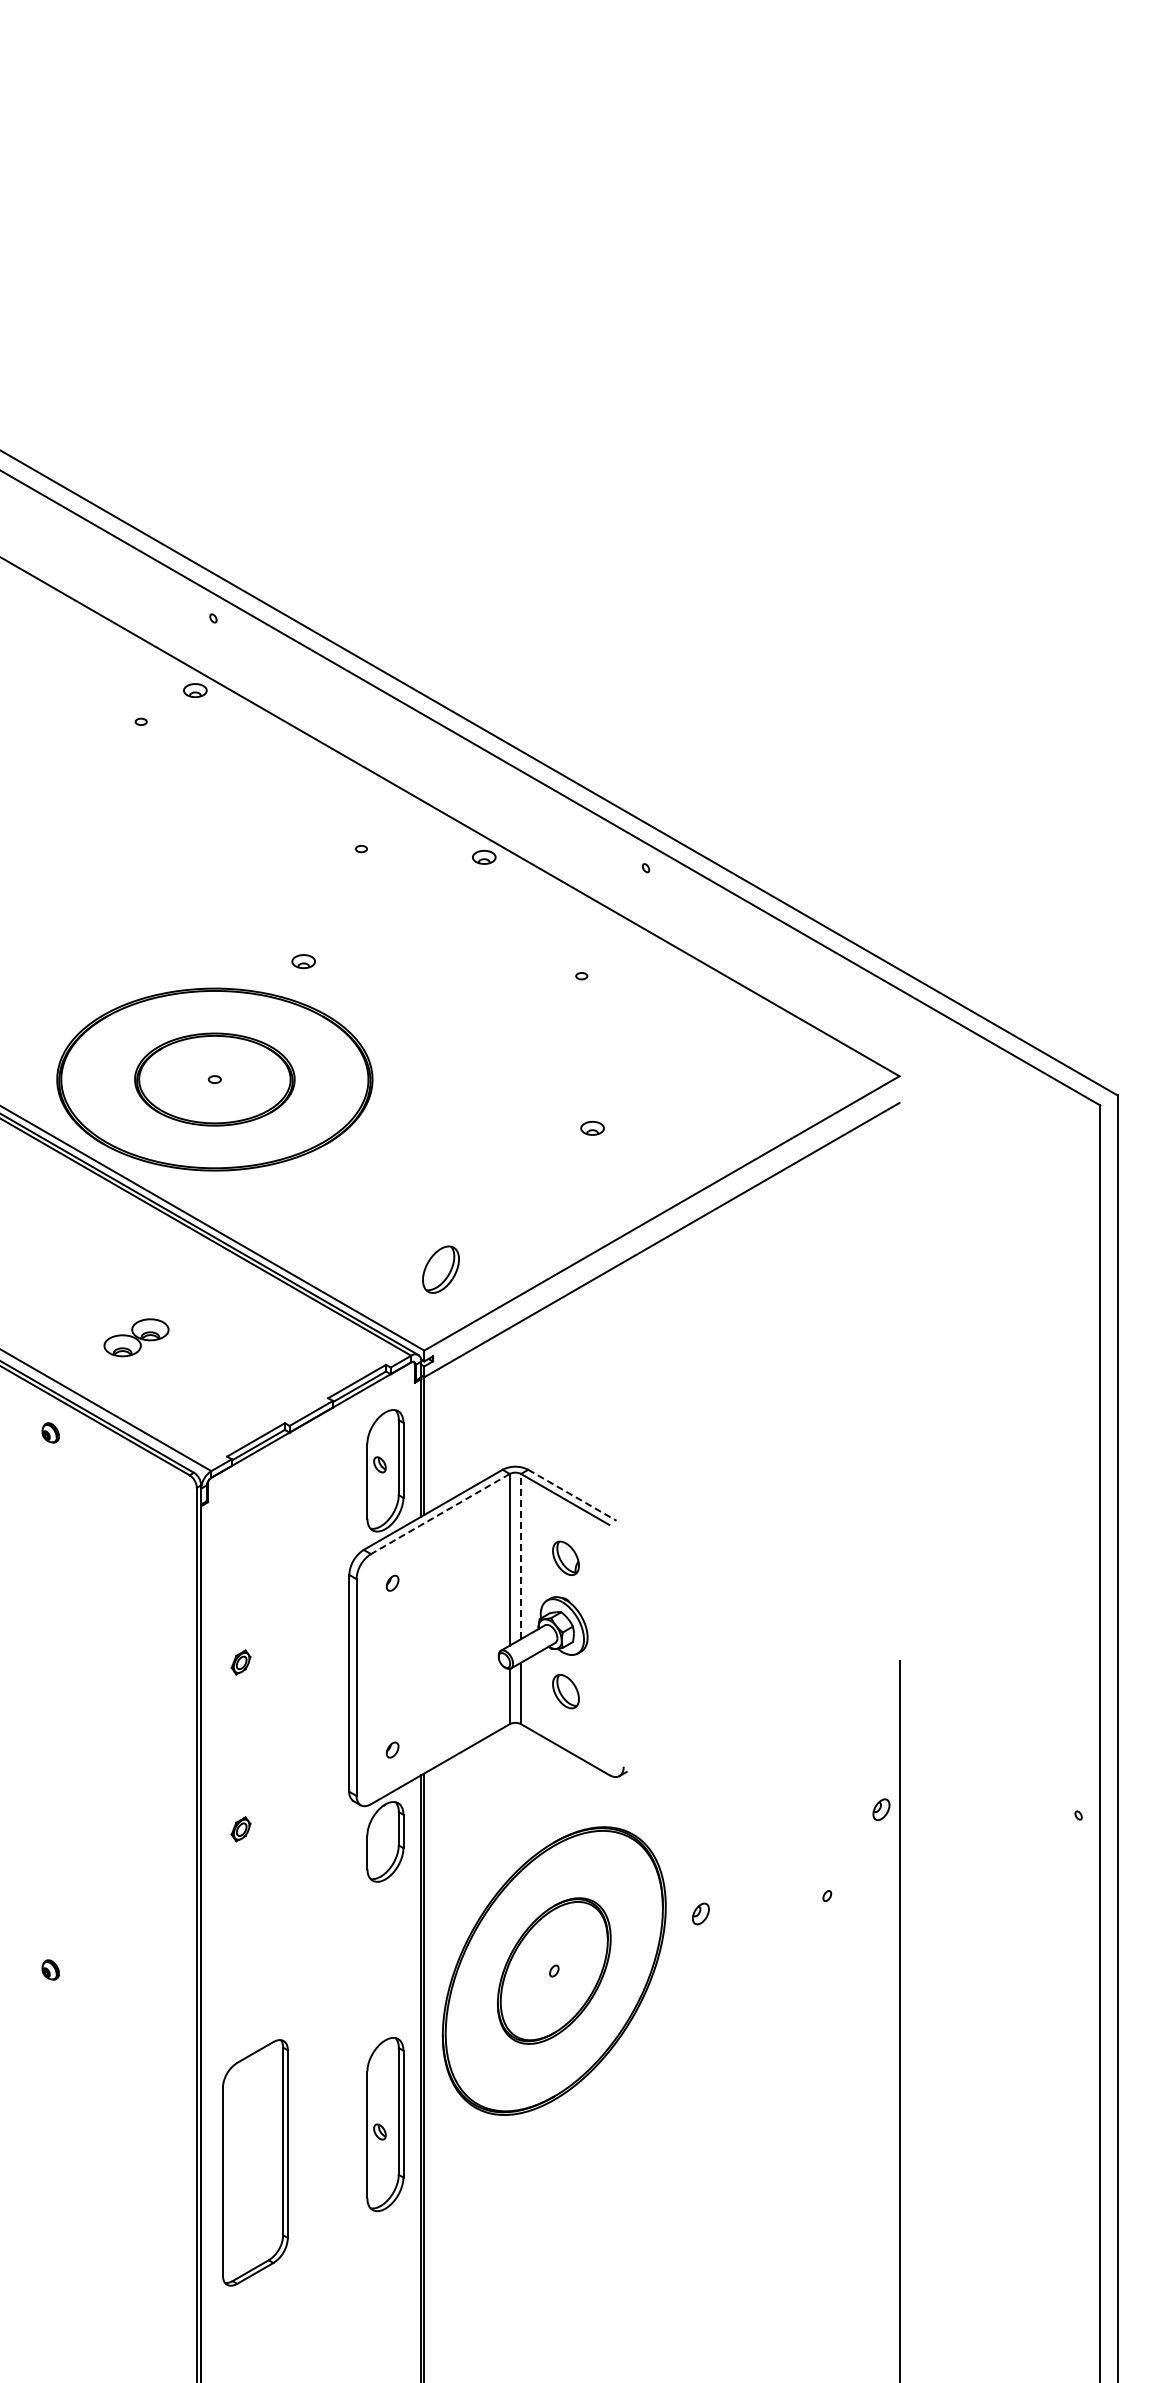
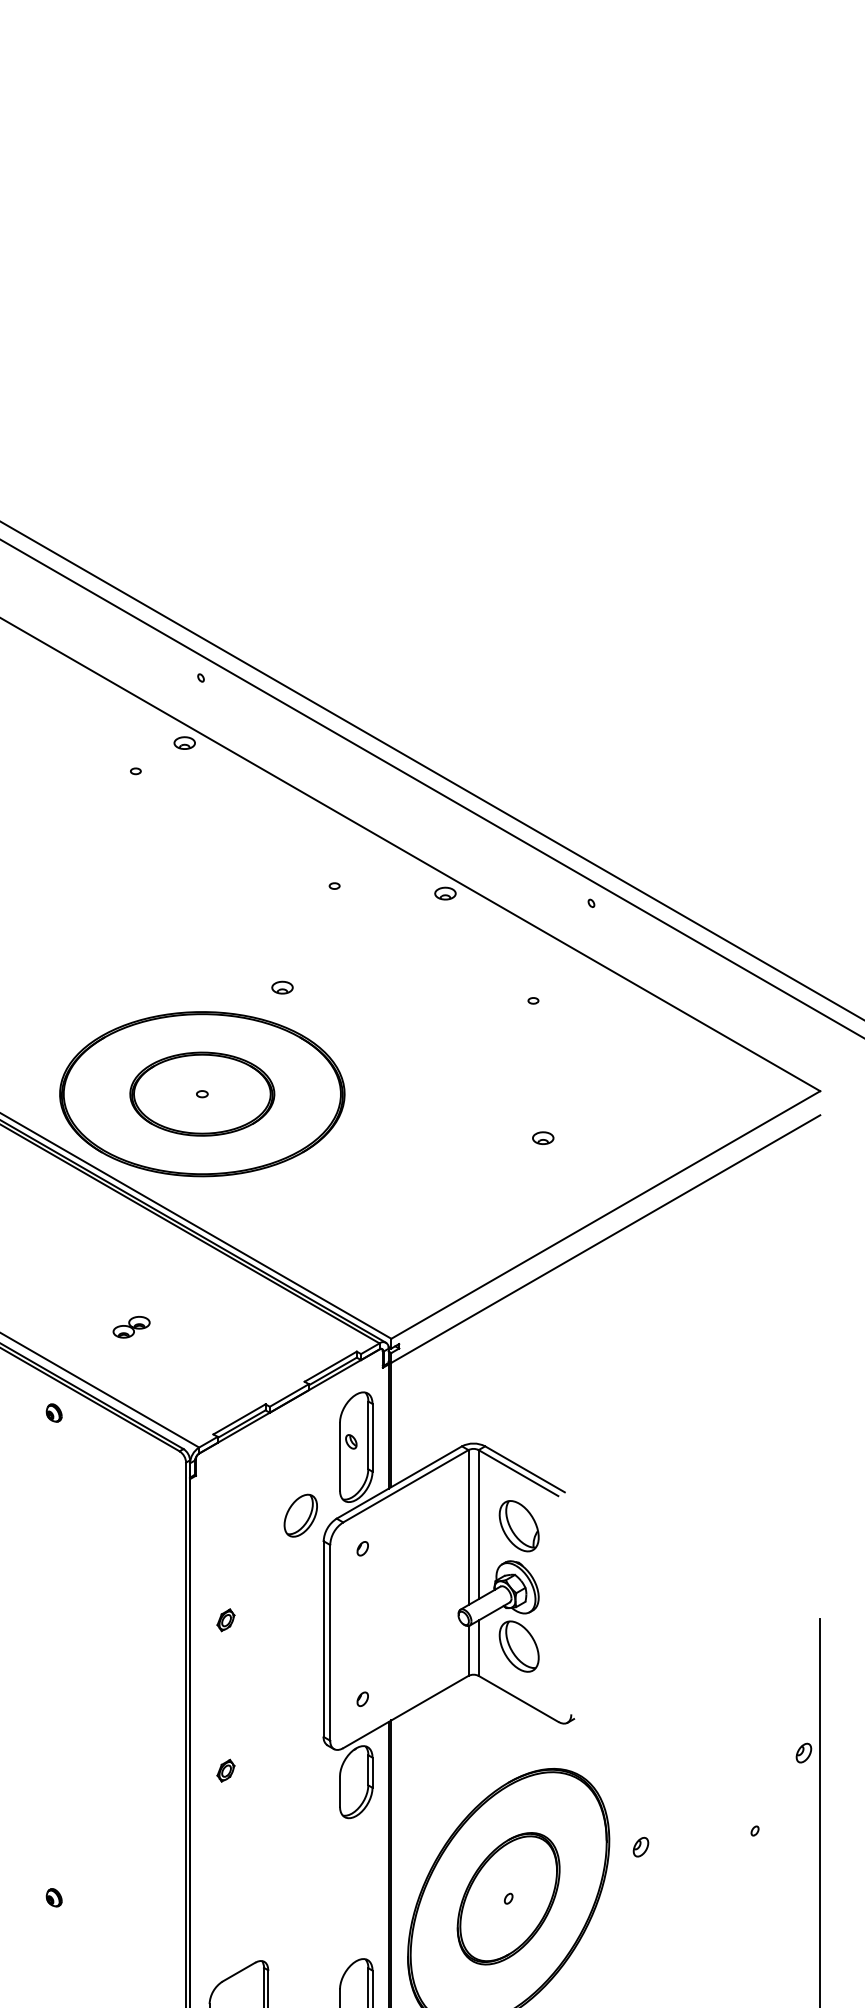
part: (440, 1269) -> (300, 1515), moved
part: (136, 1337) -> (131, 1326), size x0.62
line: (572, 1495) -> (525, 1469), dashed -> solid
line: (439, 1514) -> (405, 1486), dashed -> solid
line: (521, 1556) -> (479, 1524), dashed -> solid
part: (565, 1558) -> (518, 1526), size x1.67
part: (565, 1691) -> (518, 1646), size x1.67

